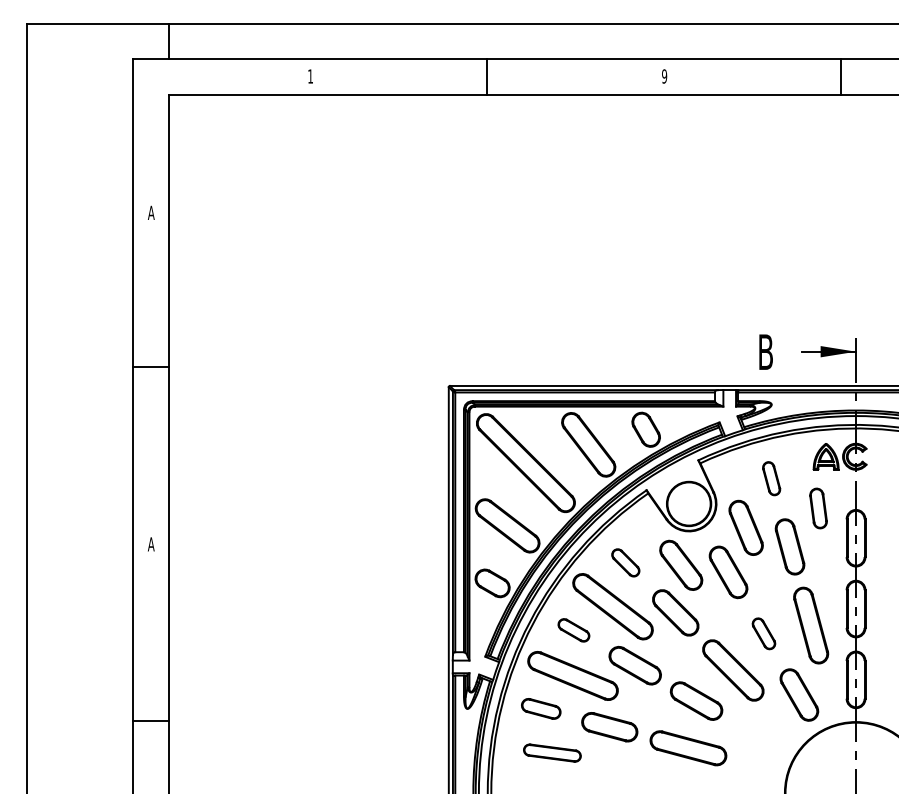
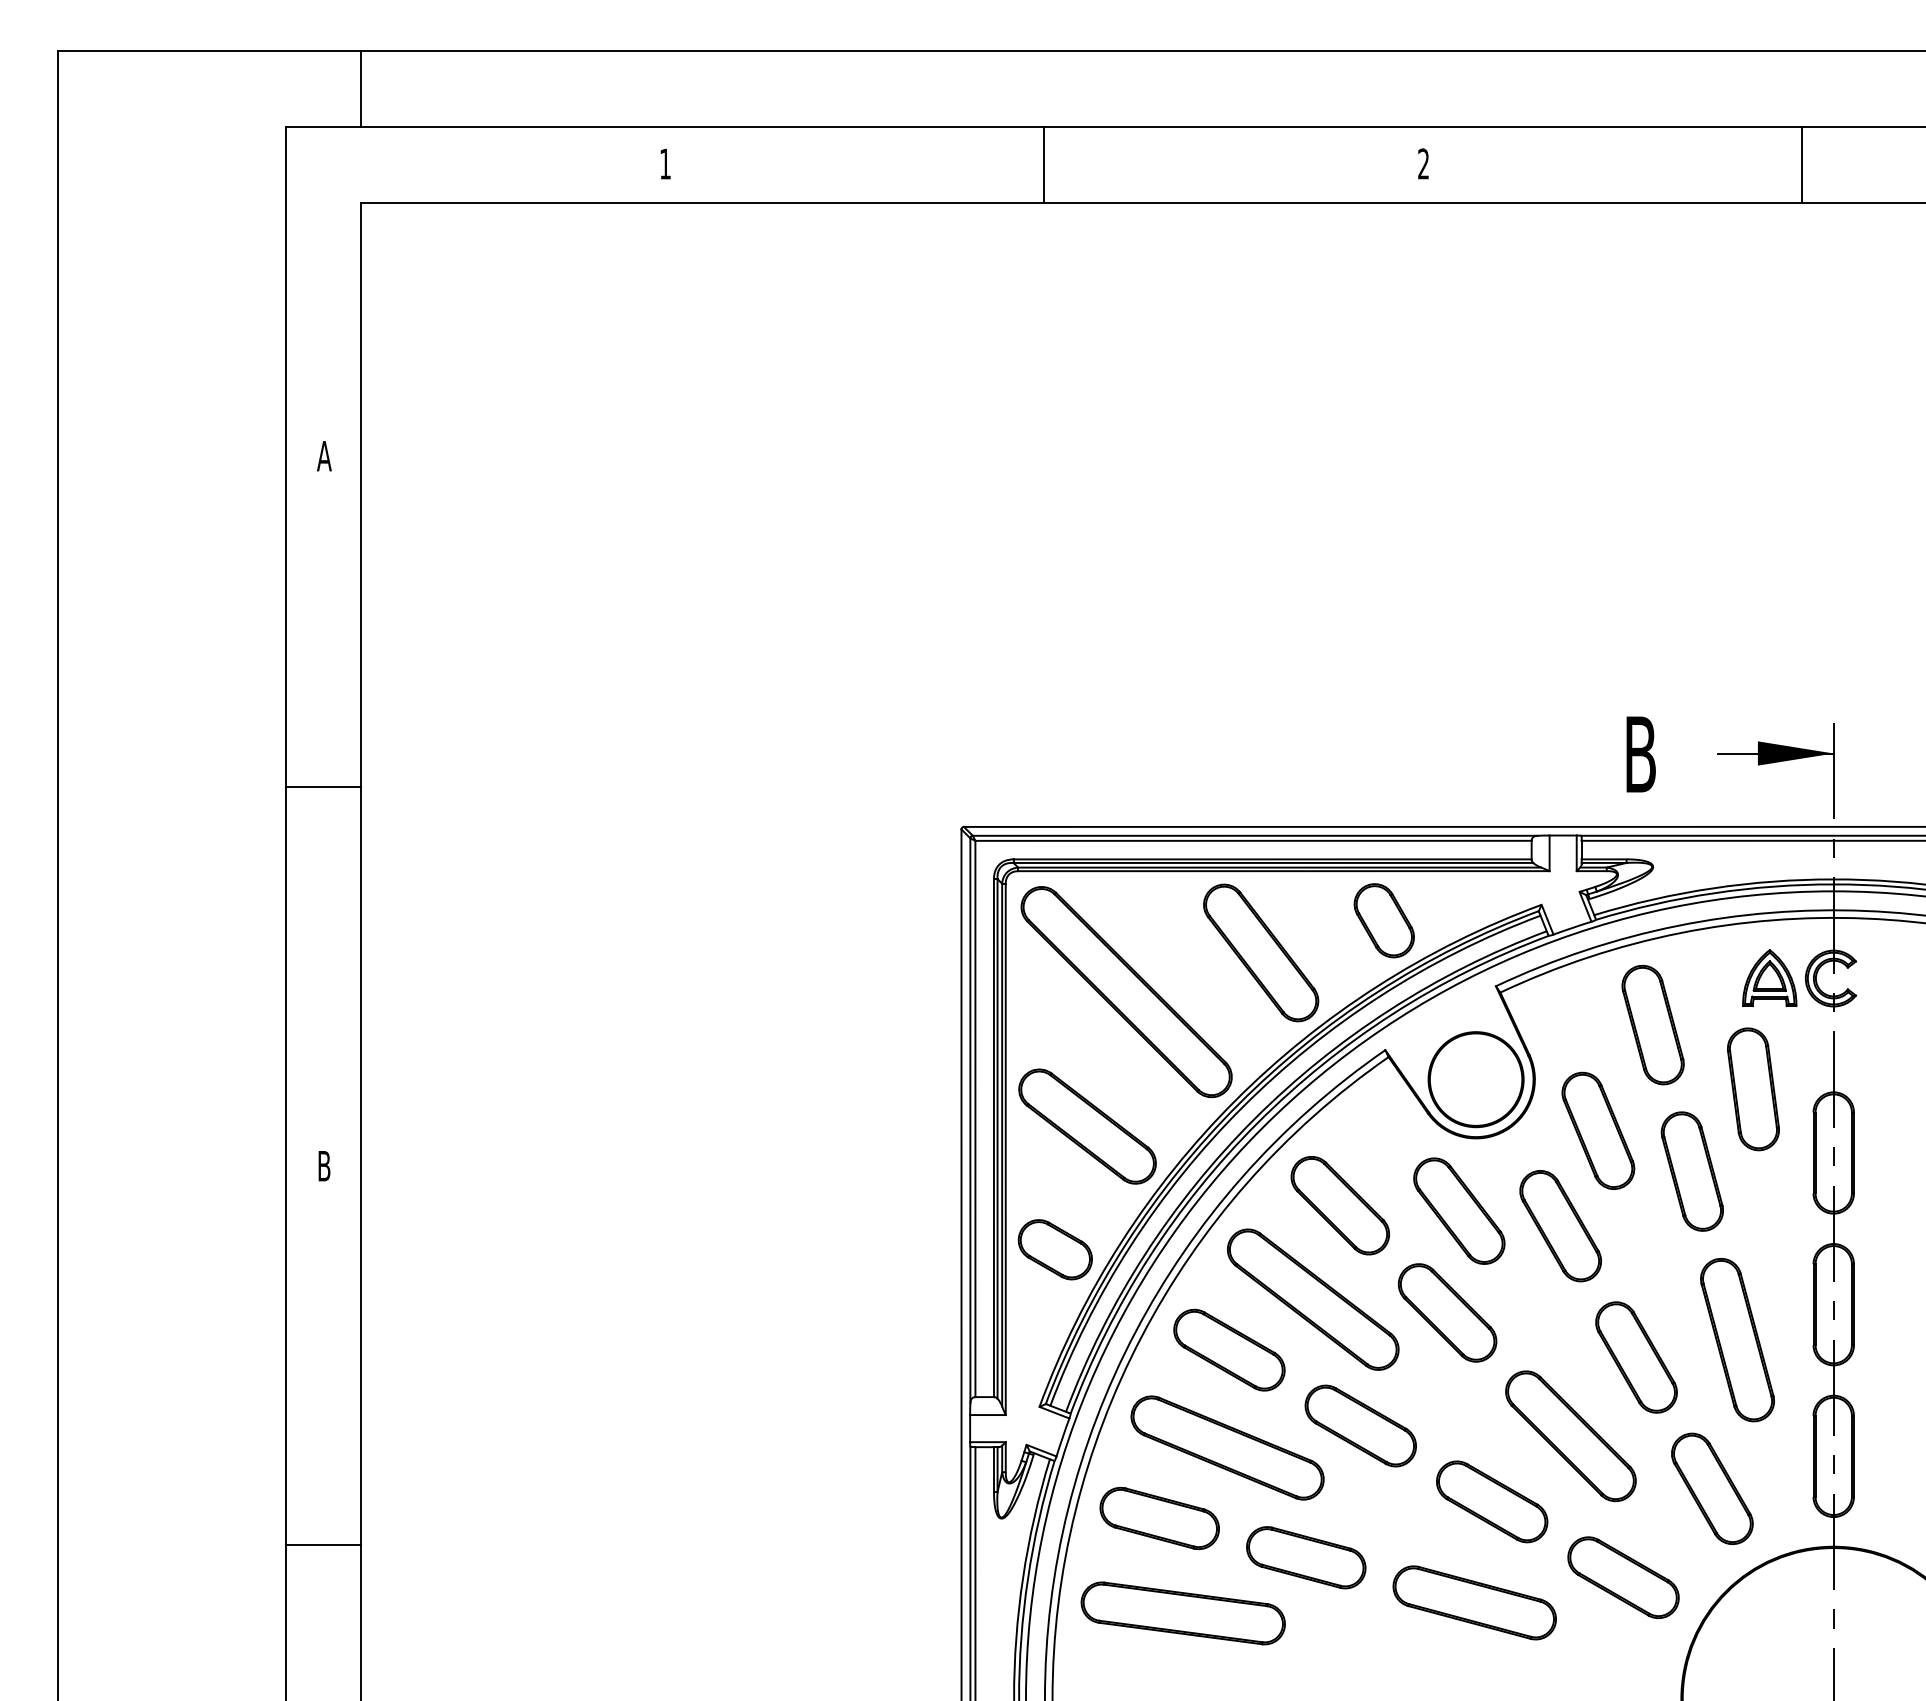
text: (664, 76) -> (1423, 164), 9 -> 2
part: (771, 478) -> (1652, 1025), size x1.67
part: (818, 508) -> (1753, 1089), size x1.43
text: (150, 544) -> (322, 1166), A -> B
part: (625, 562) -> (1339, 1204), size x1.67
part: (573, 630) -> (1228, 1350), size x1.67
part: (763, 633) -> (1635, 1357), size x1.67
part: (540, 708) -> (1157, 1517), size x1.43
part: (757, 736) -> (1622, 1577), added
part: (552, 752) -> (1183, 1611), size x1.67

